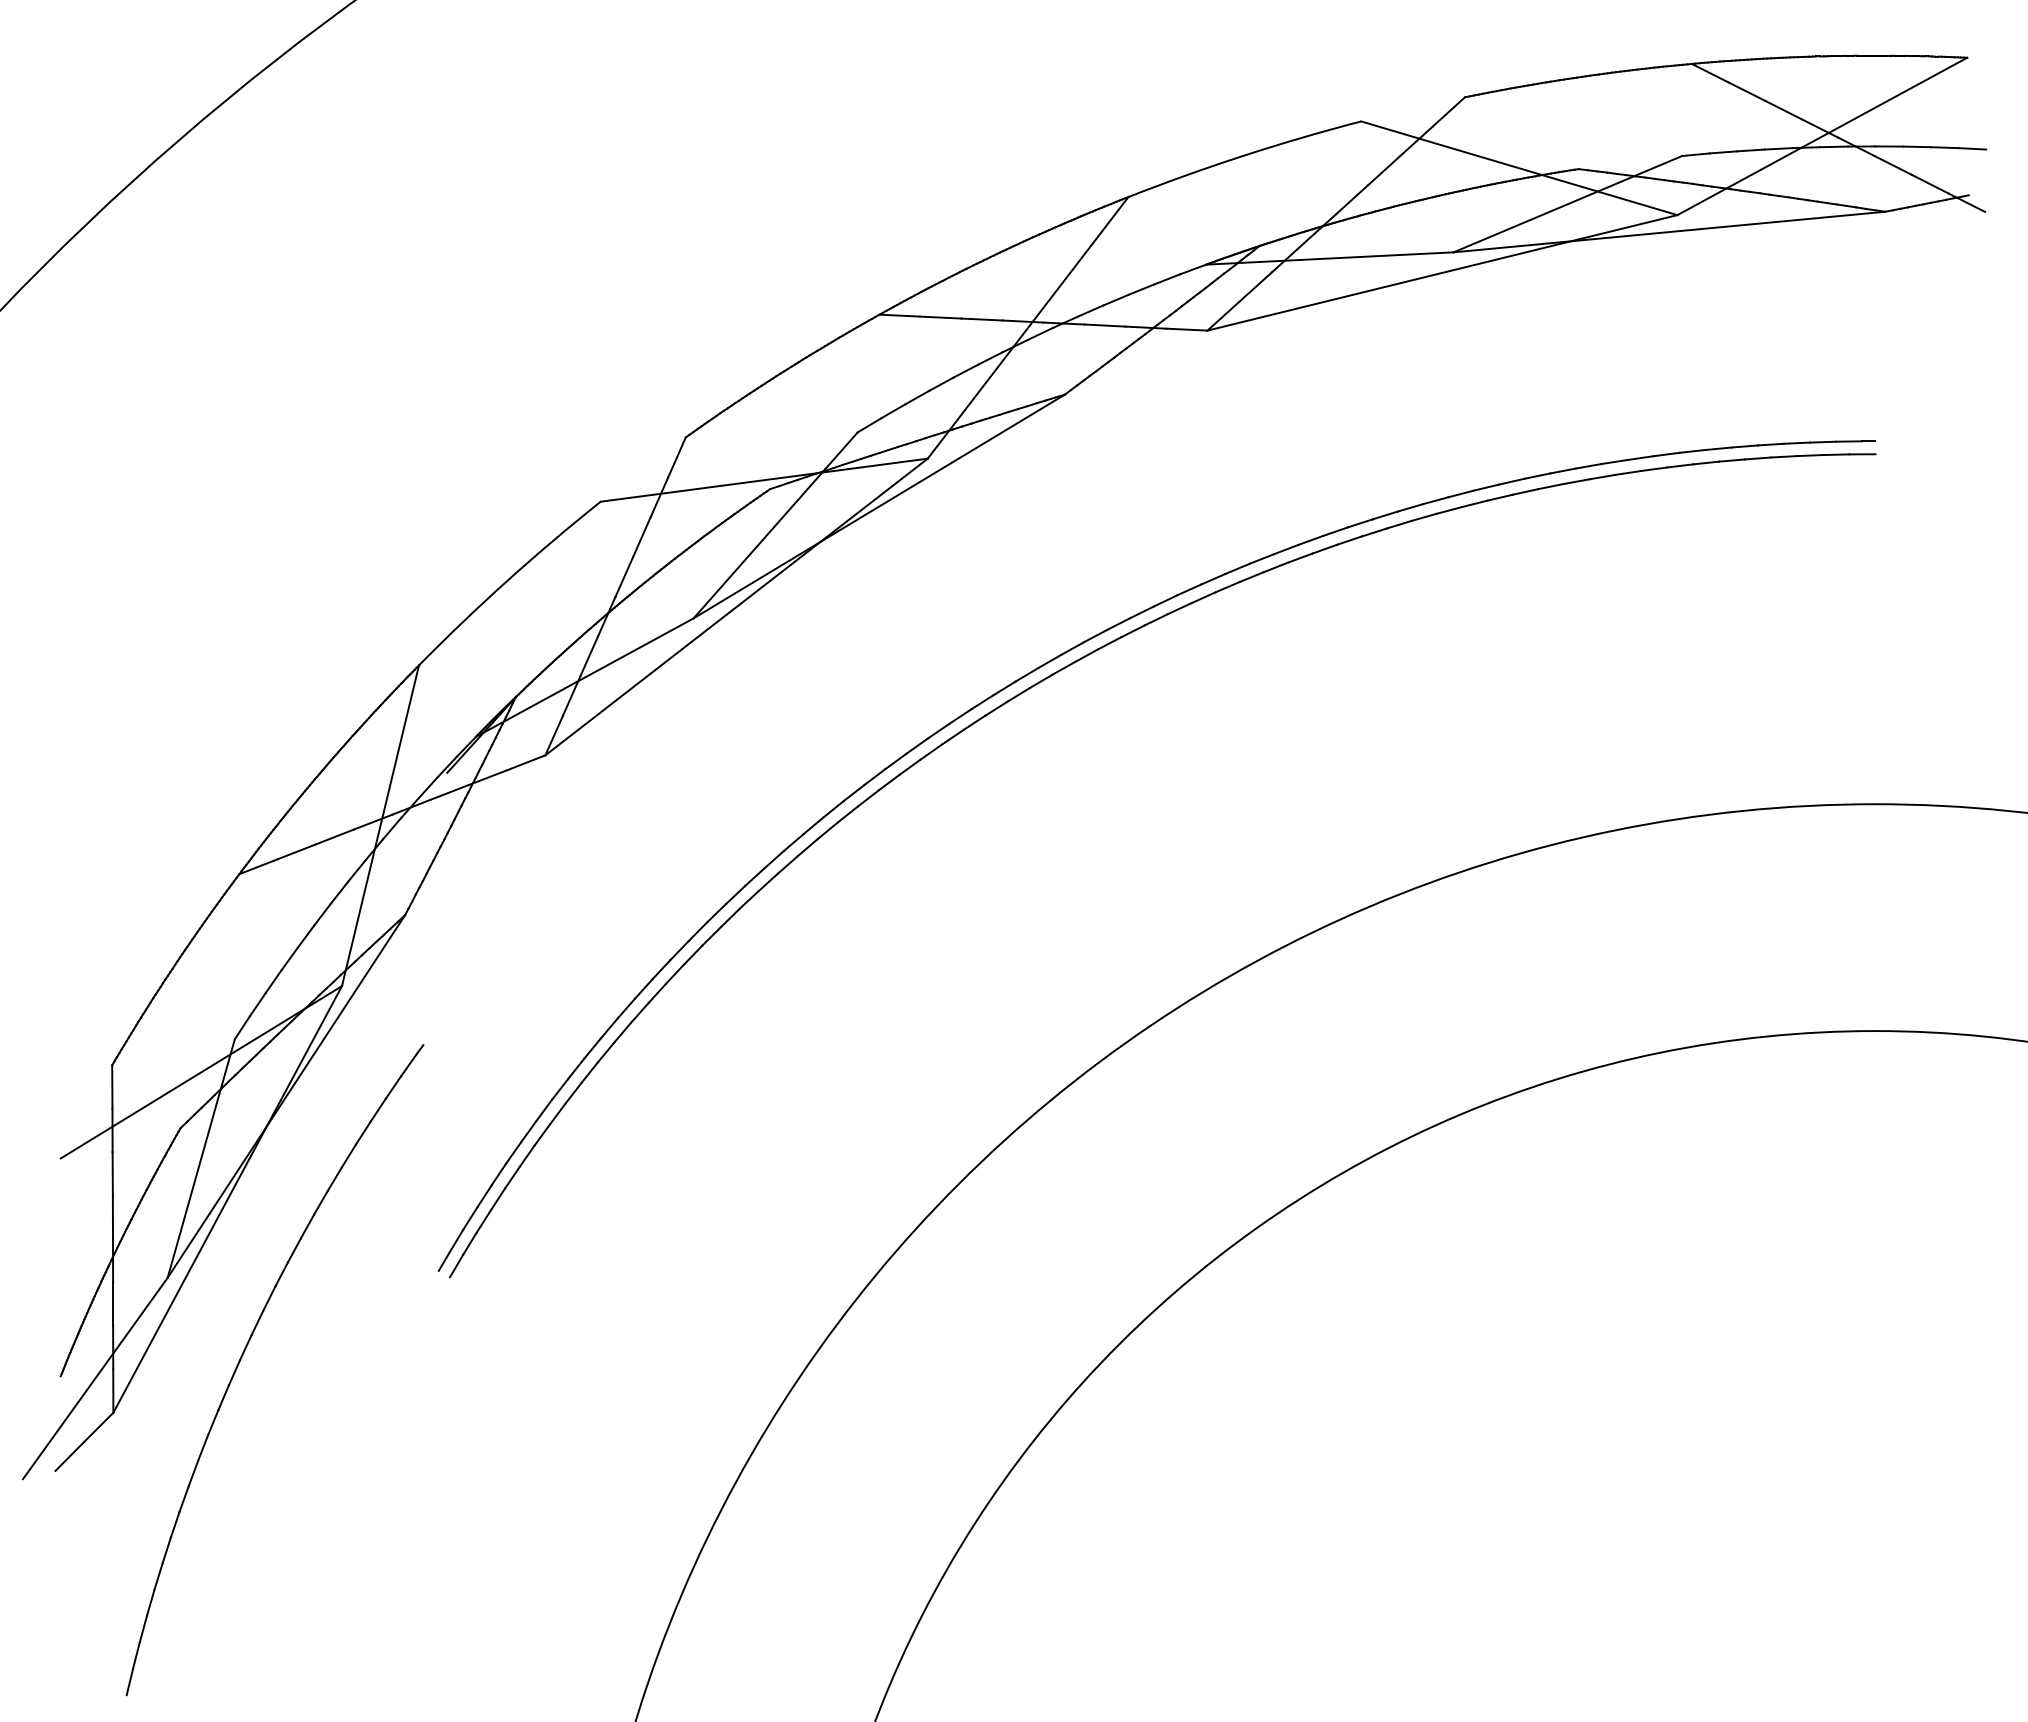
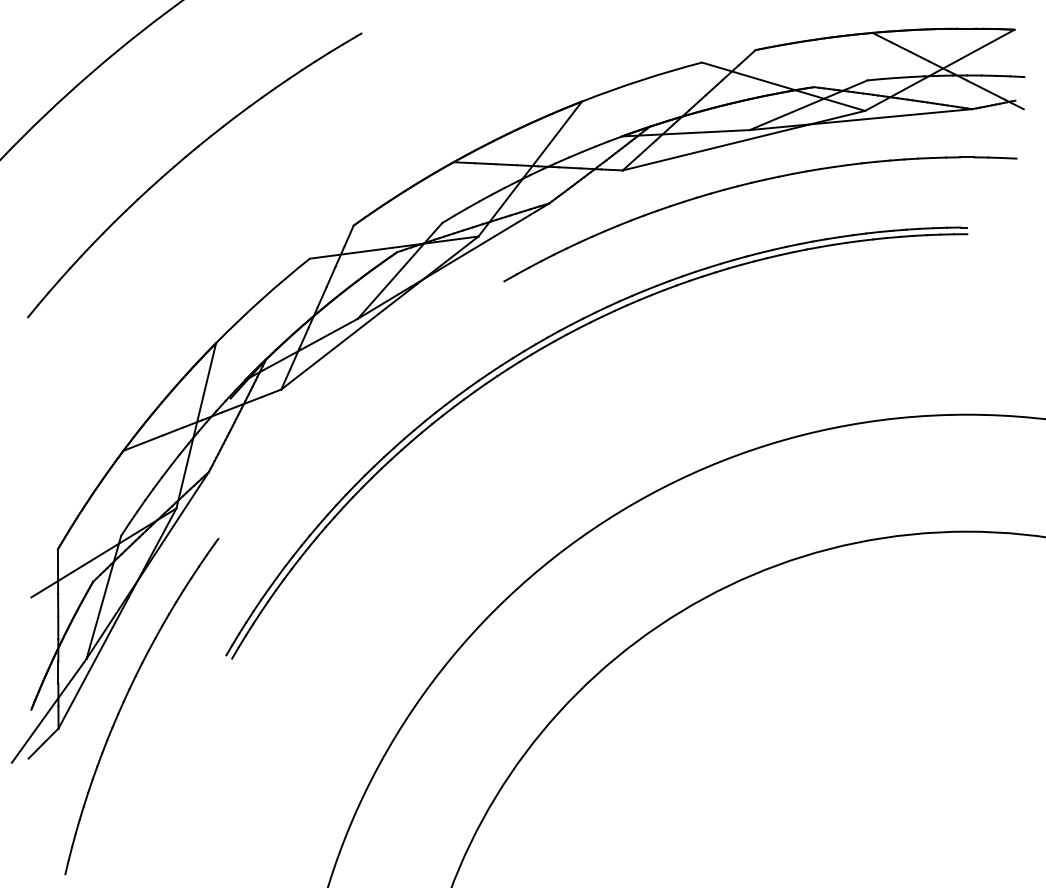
part: (355, 311) -> (183, 160), added
part: (1462, 355) -> (754, 183), added

